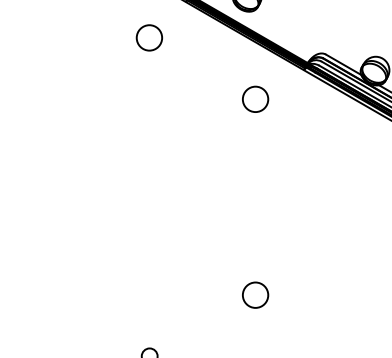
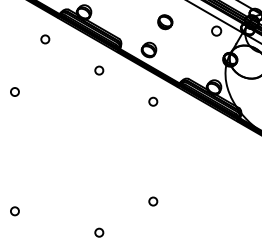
circle: (150, 37) -> (99, 70), size x0.62
circle: (256, 98) -> (153, 101), size x0.62
circle: (256, 295) -> (153, 201), size x0.62

